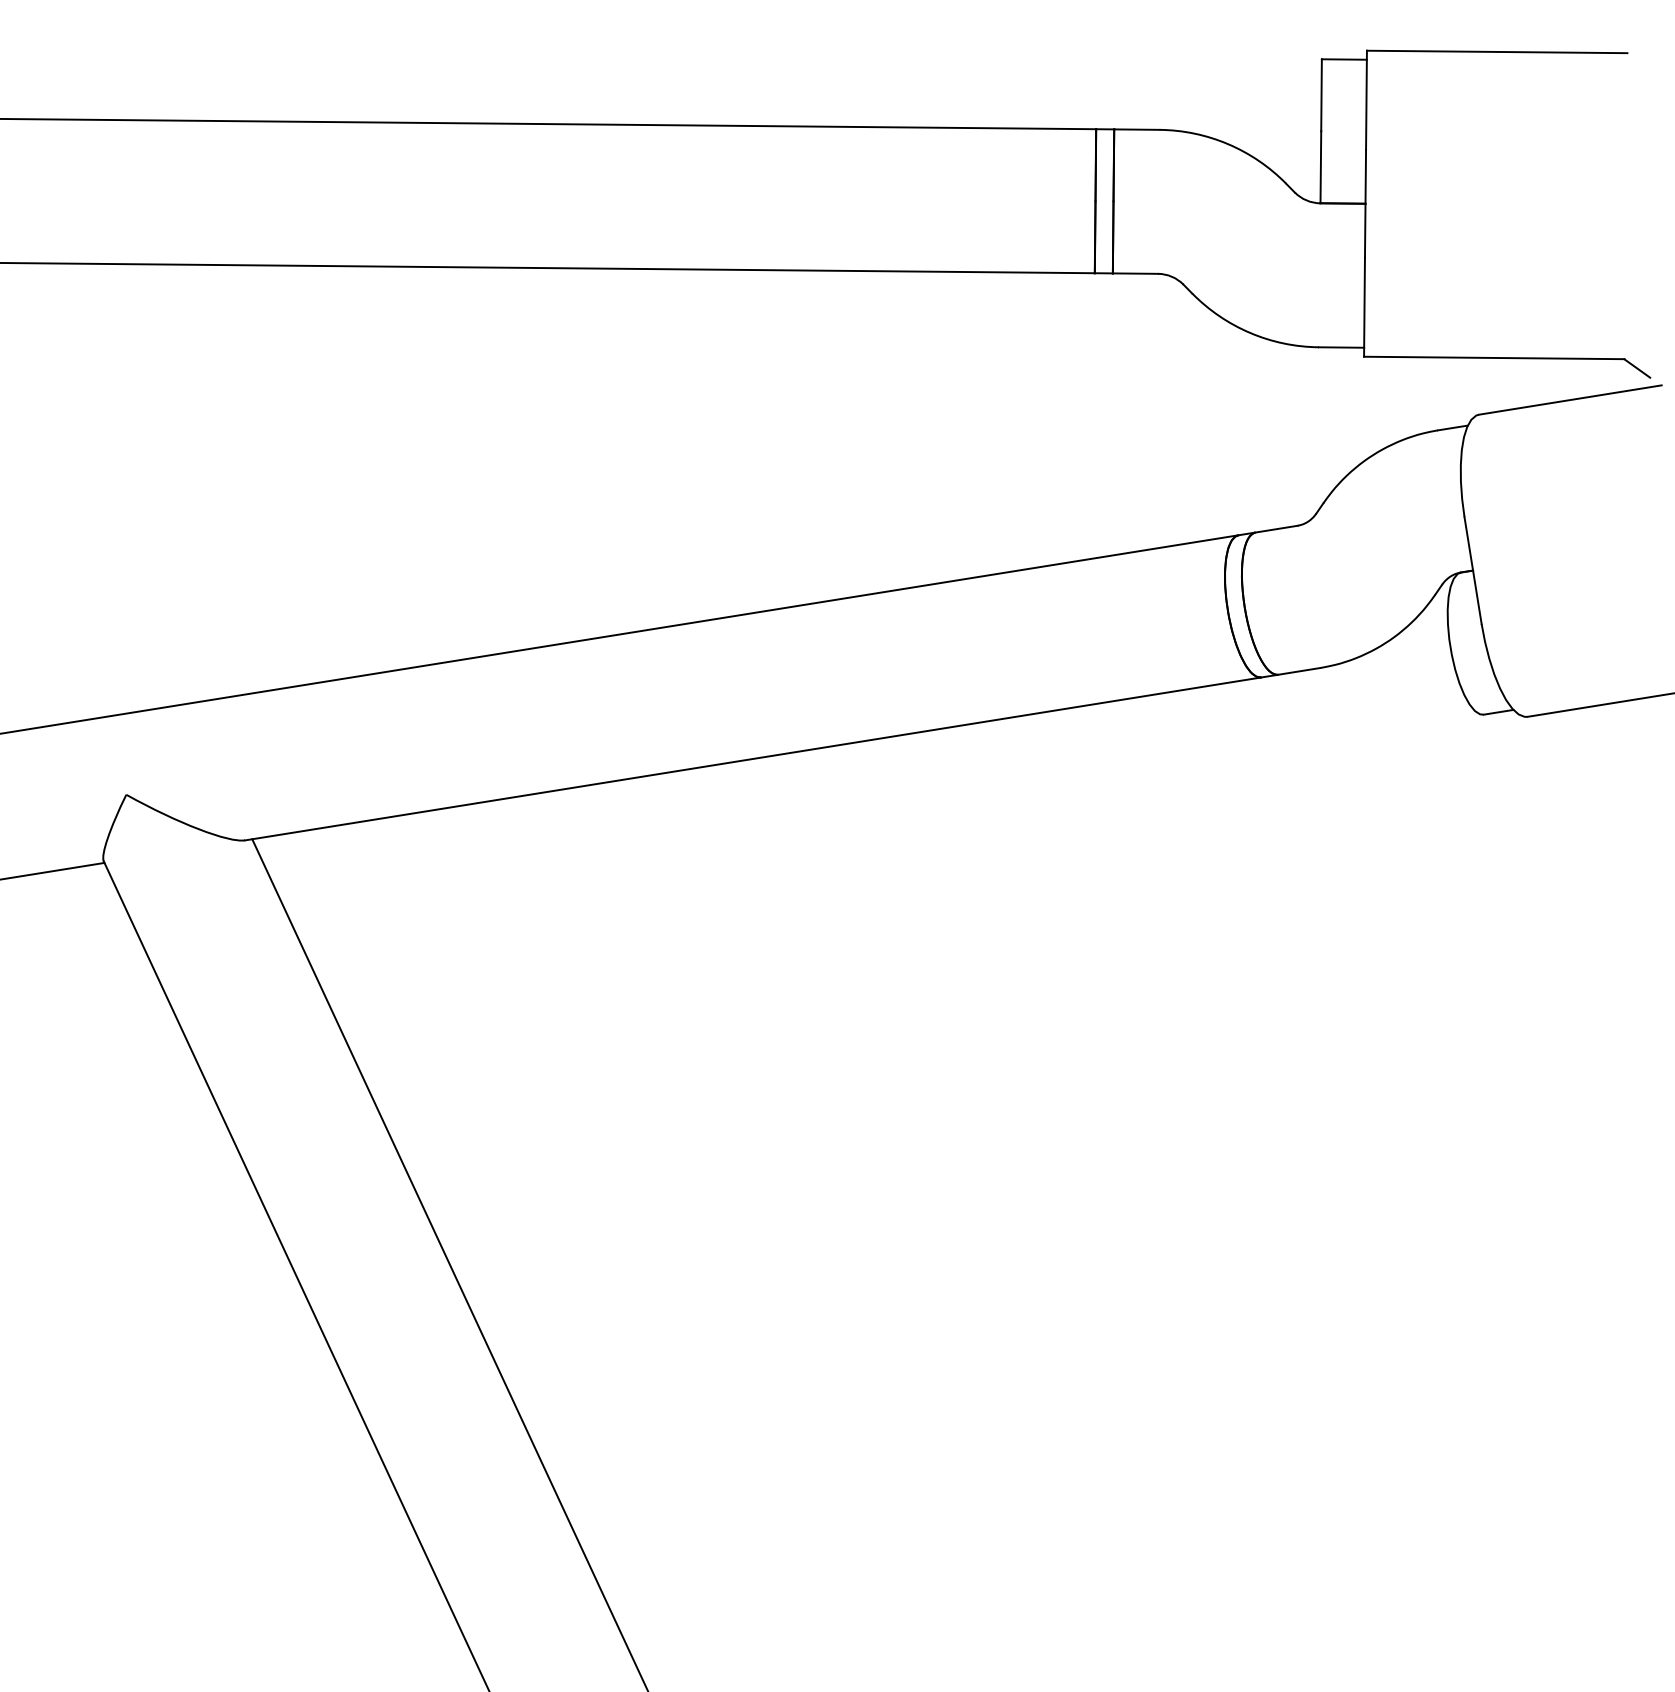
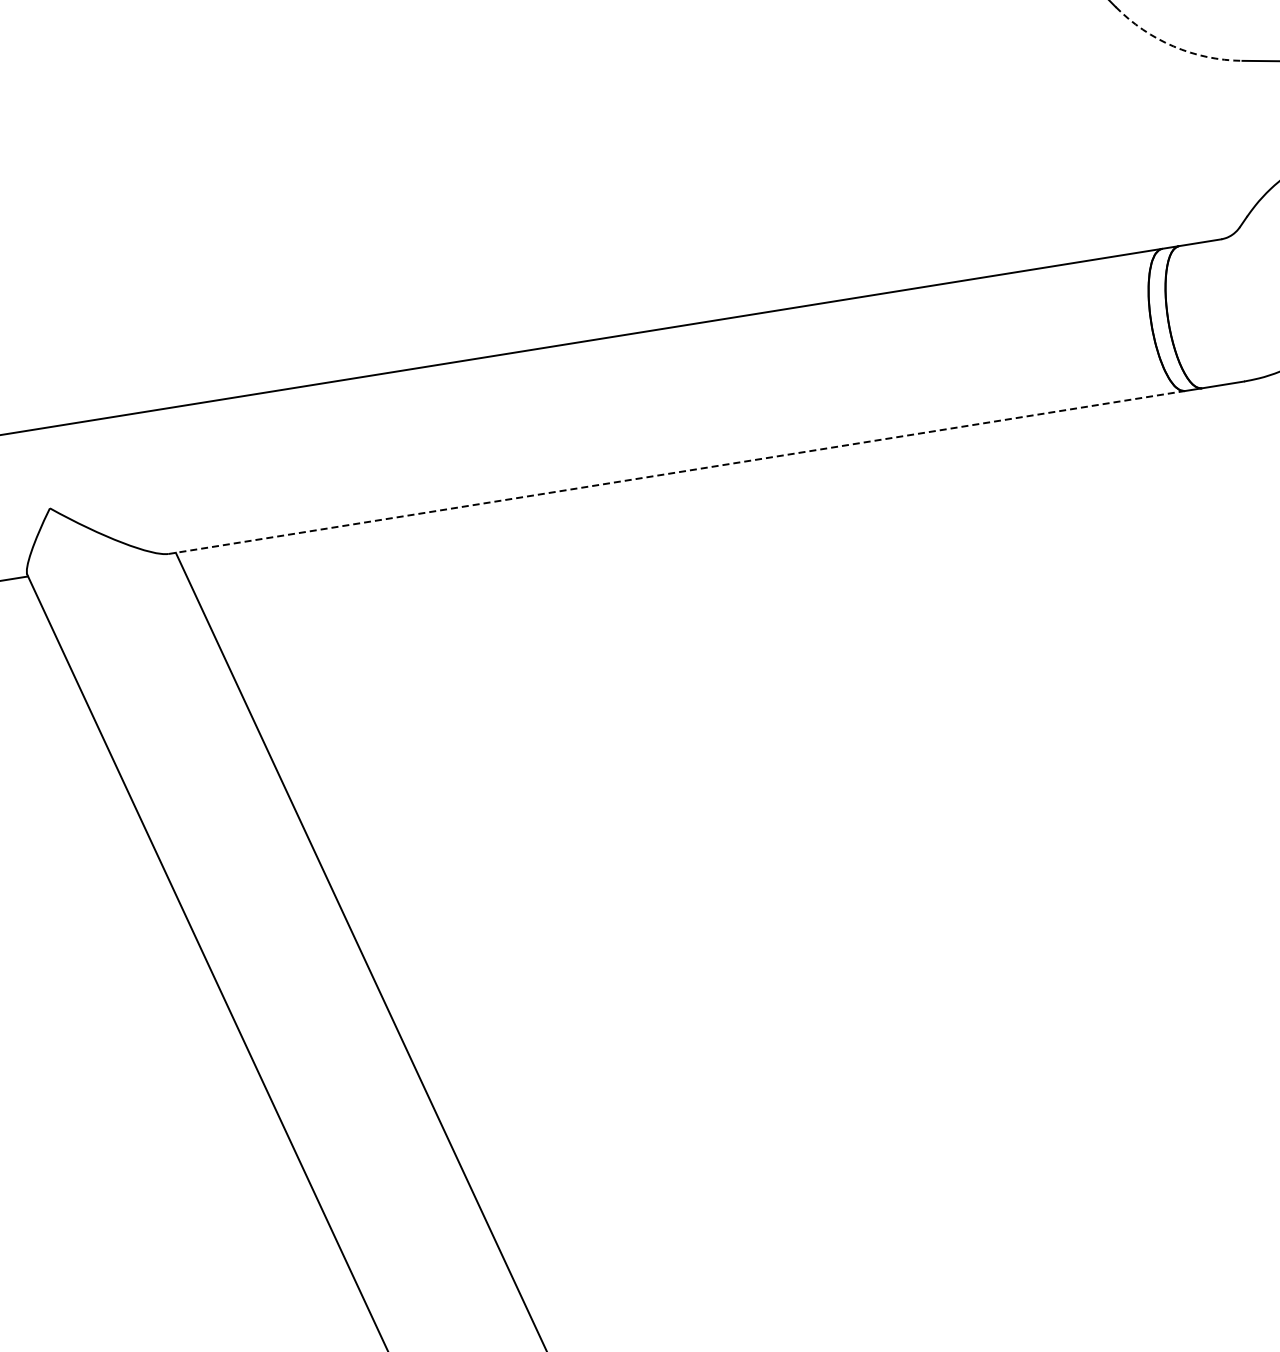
arc: (1250, 332) -> (1174, 46), solid -> dashed
line: (753, 758) -> (677, 472), solid -> dashed

